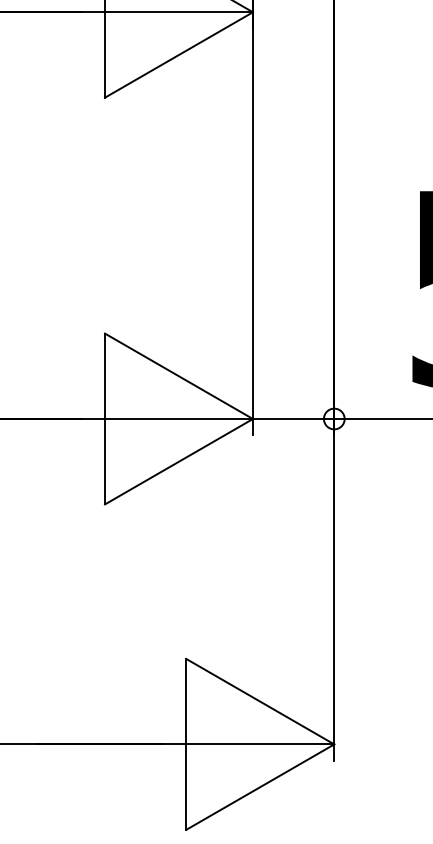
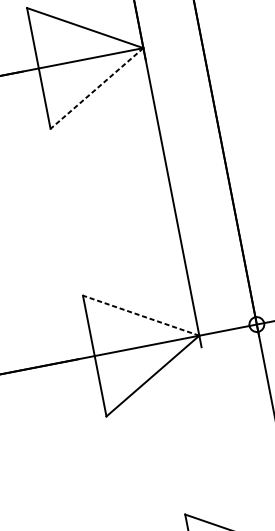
line: (178, 55) -> (96, 88), solid -> dashed
line: (178, 376) -> (140, 315), solid -> dashed

